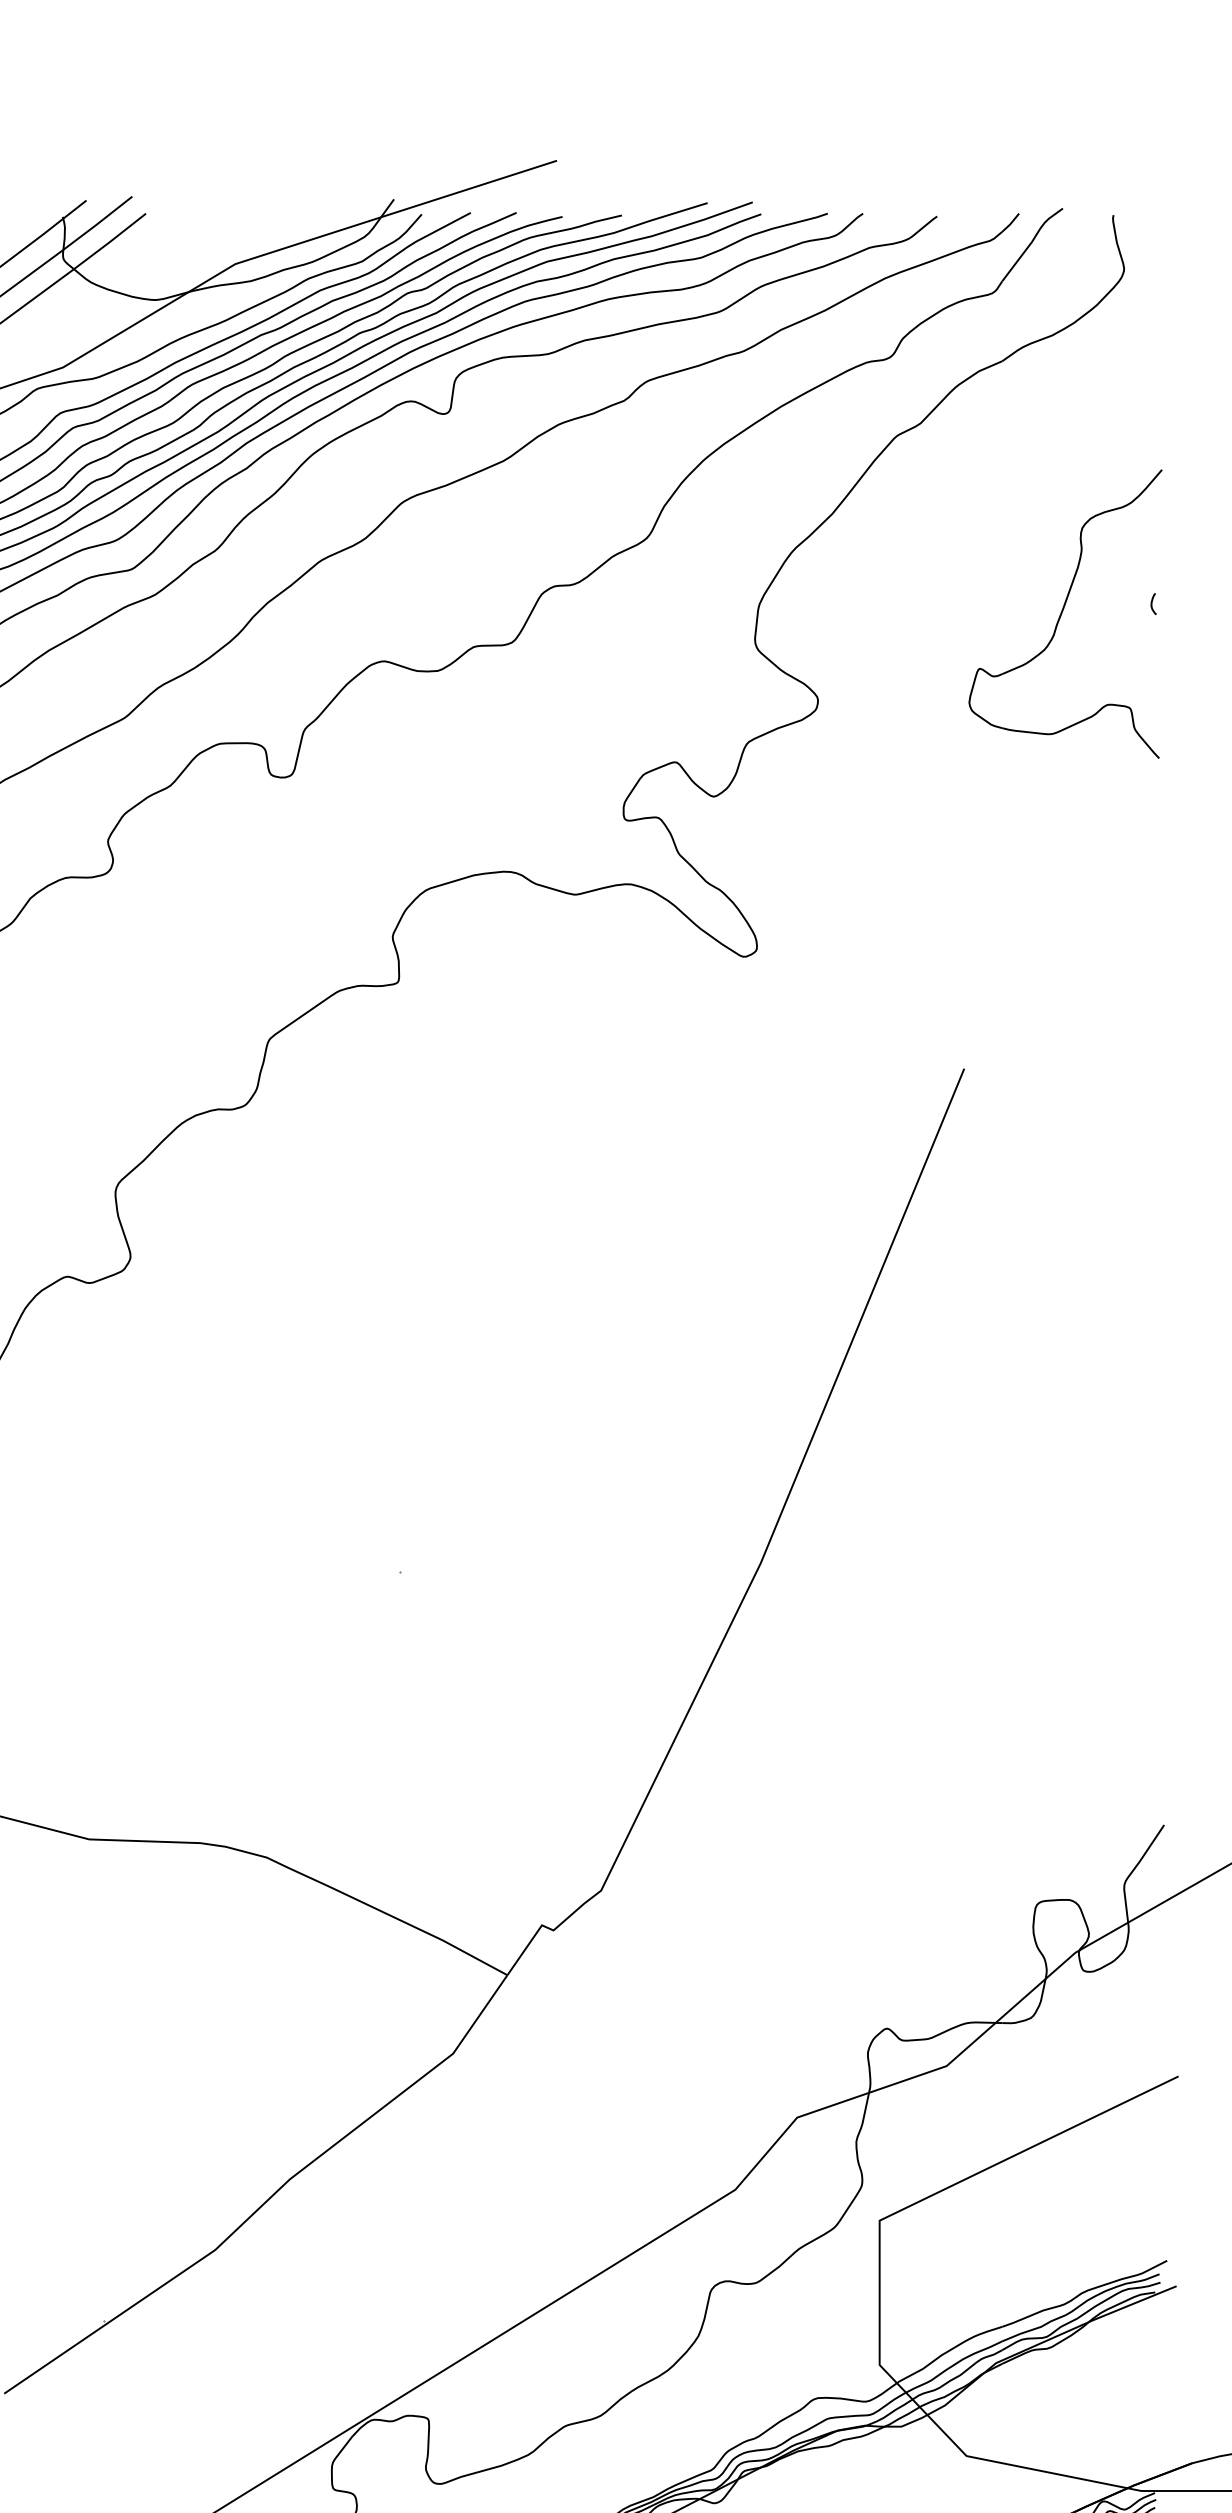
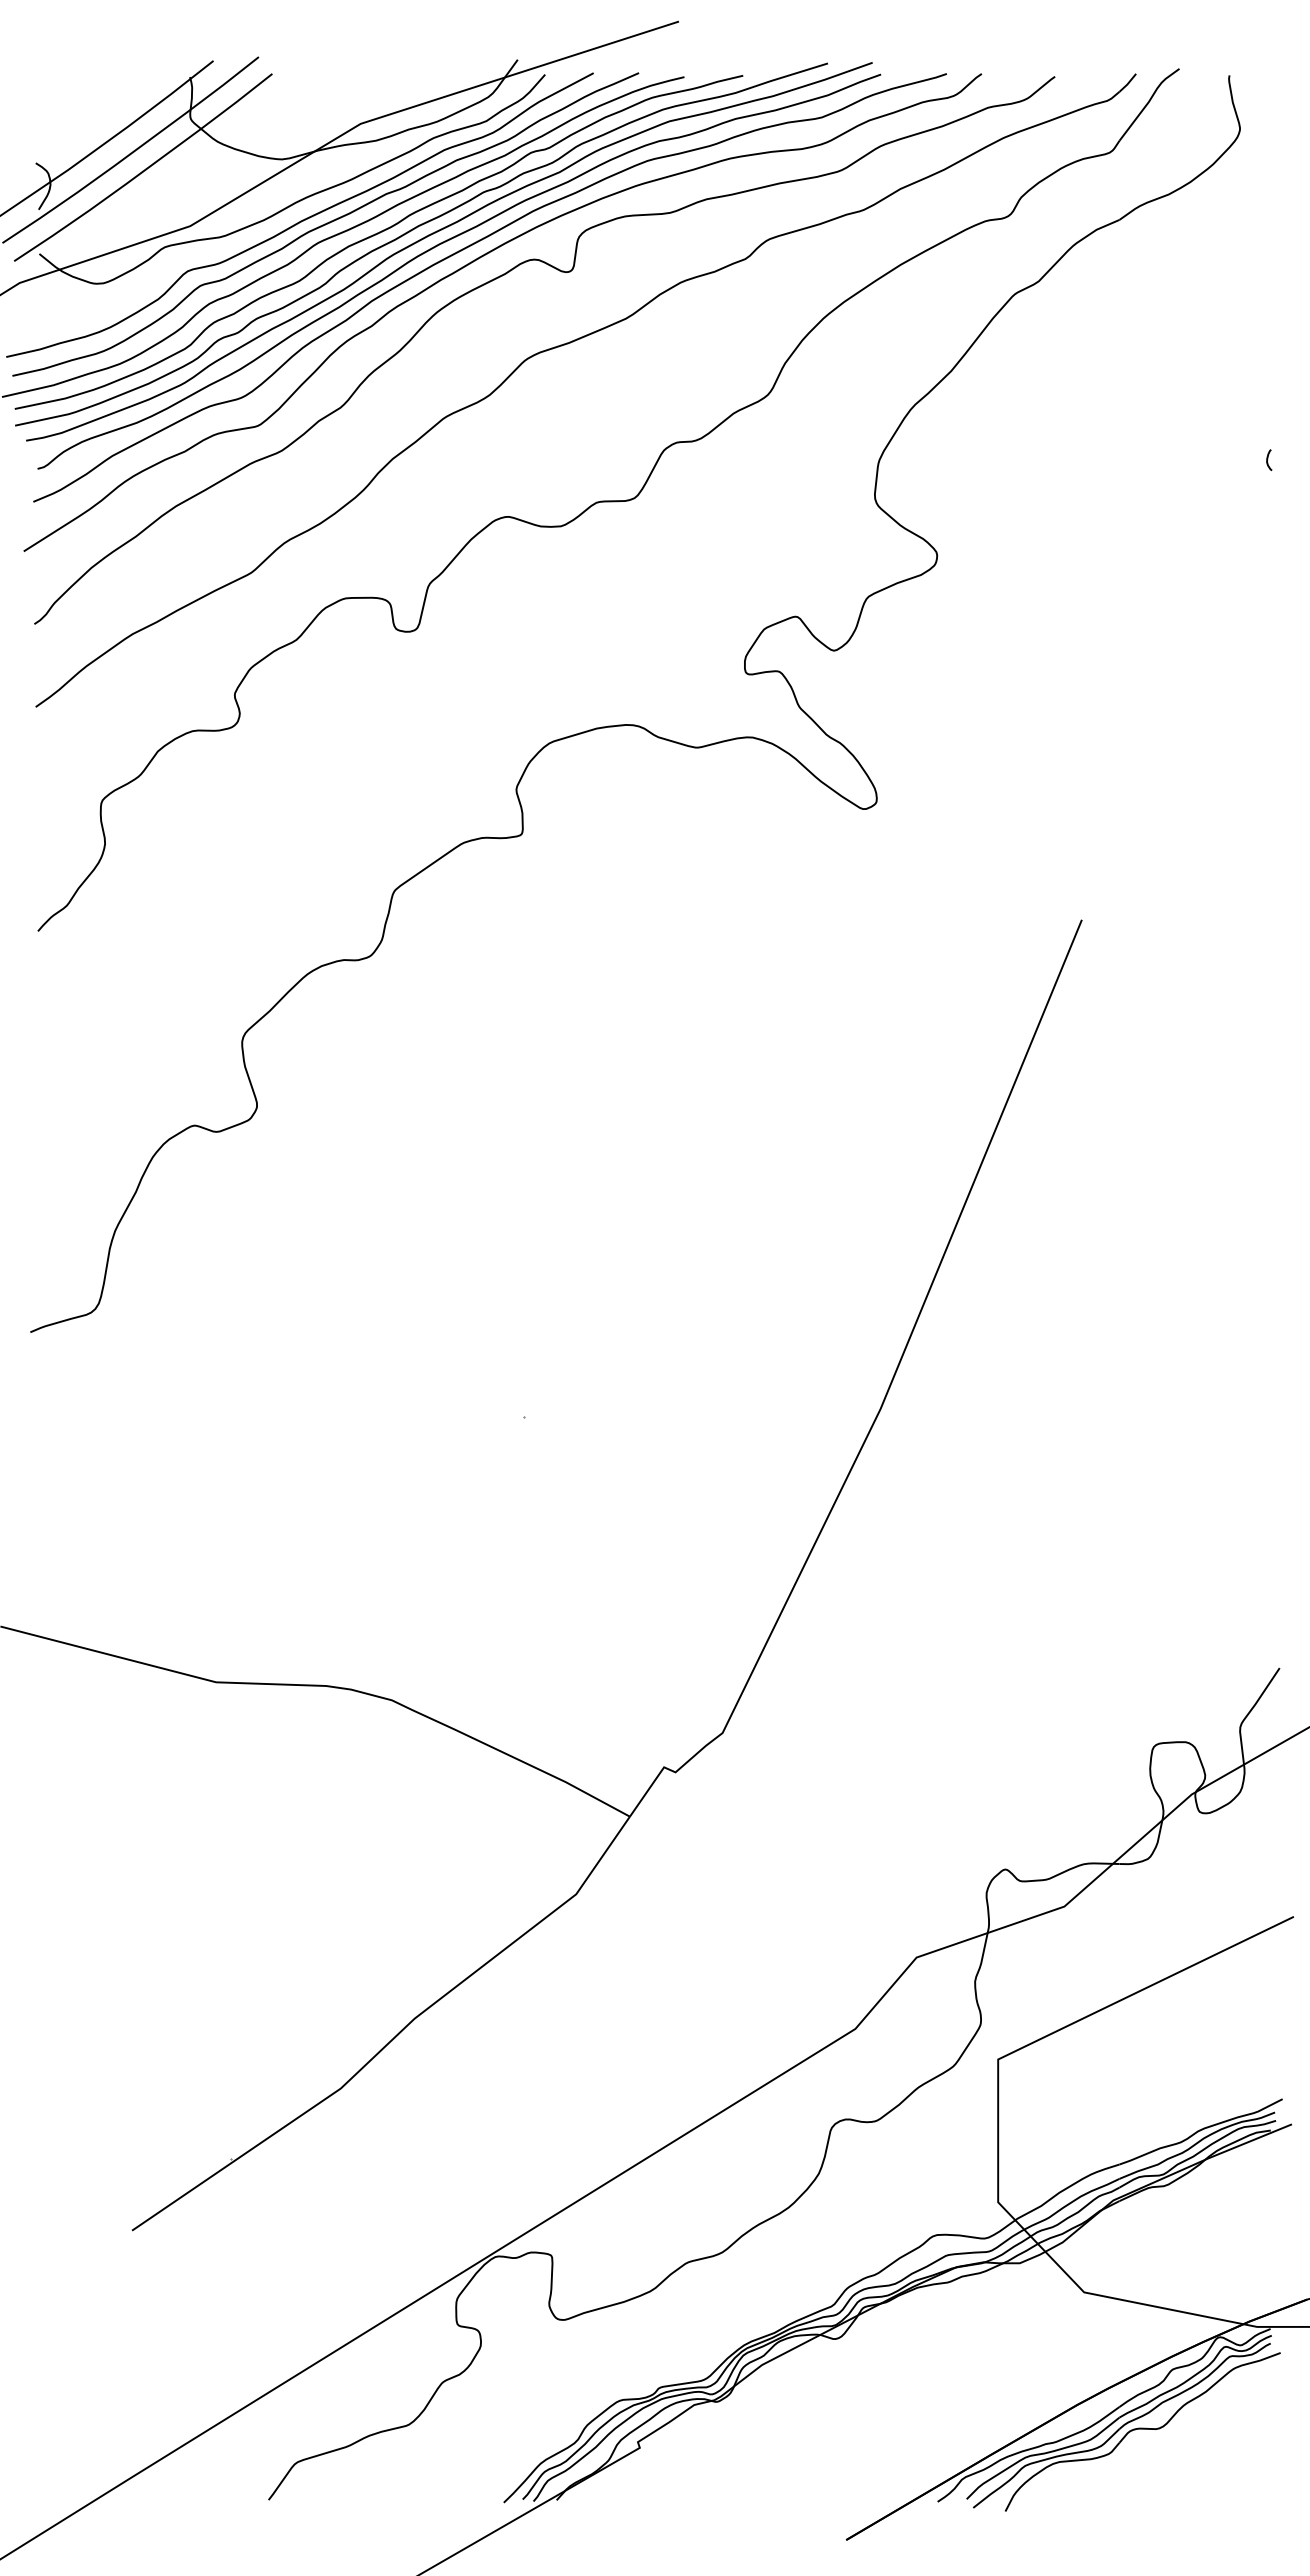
part: (1064, 614) -> (1181, 470), removed

